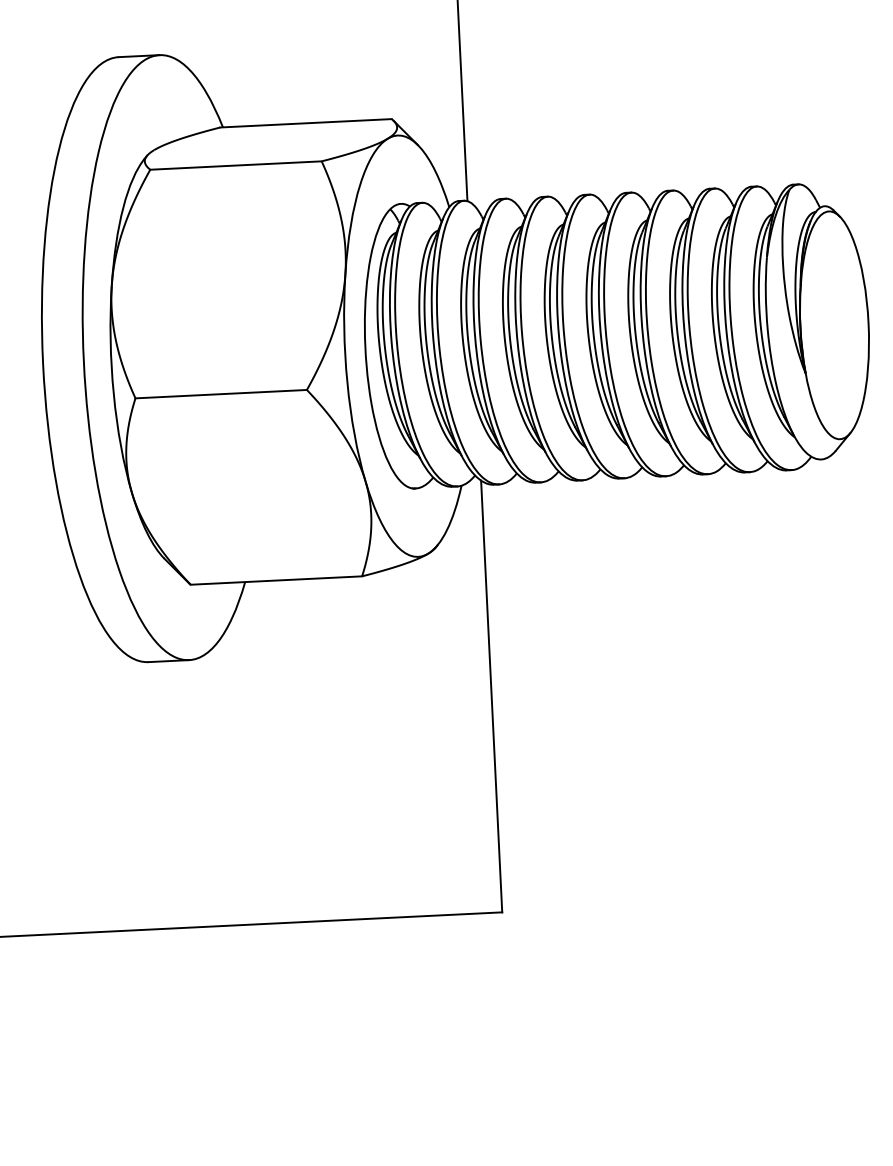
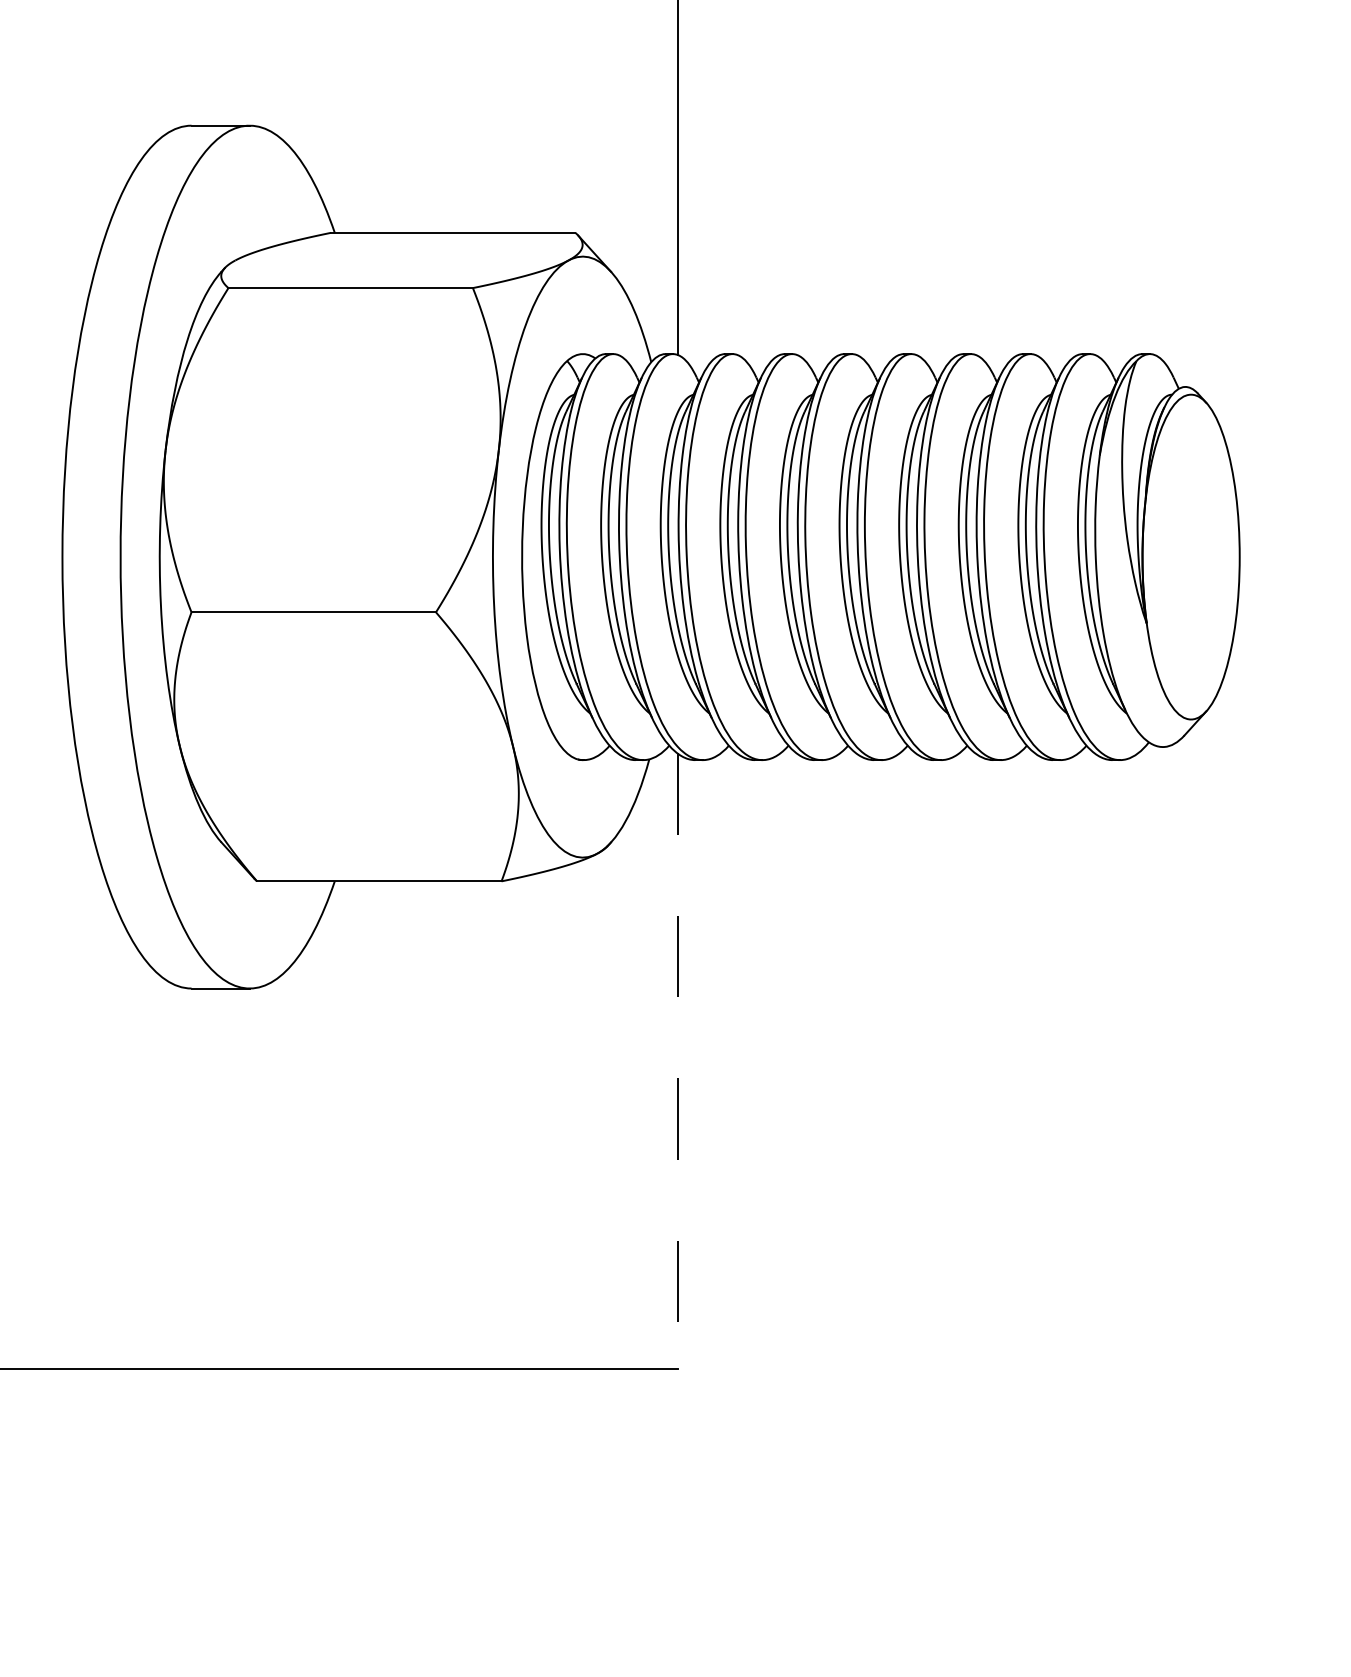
line: (491, 696) -> (677, 1061), solid -> dashed

